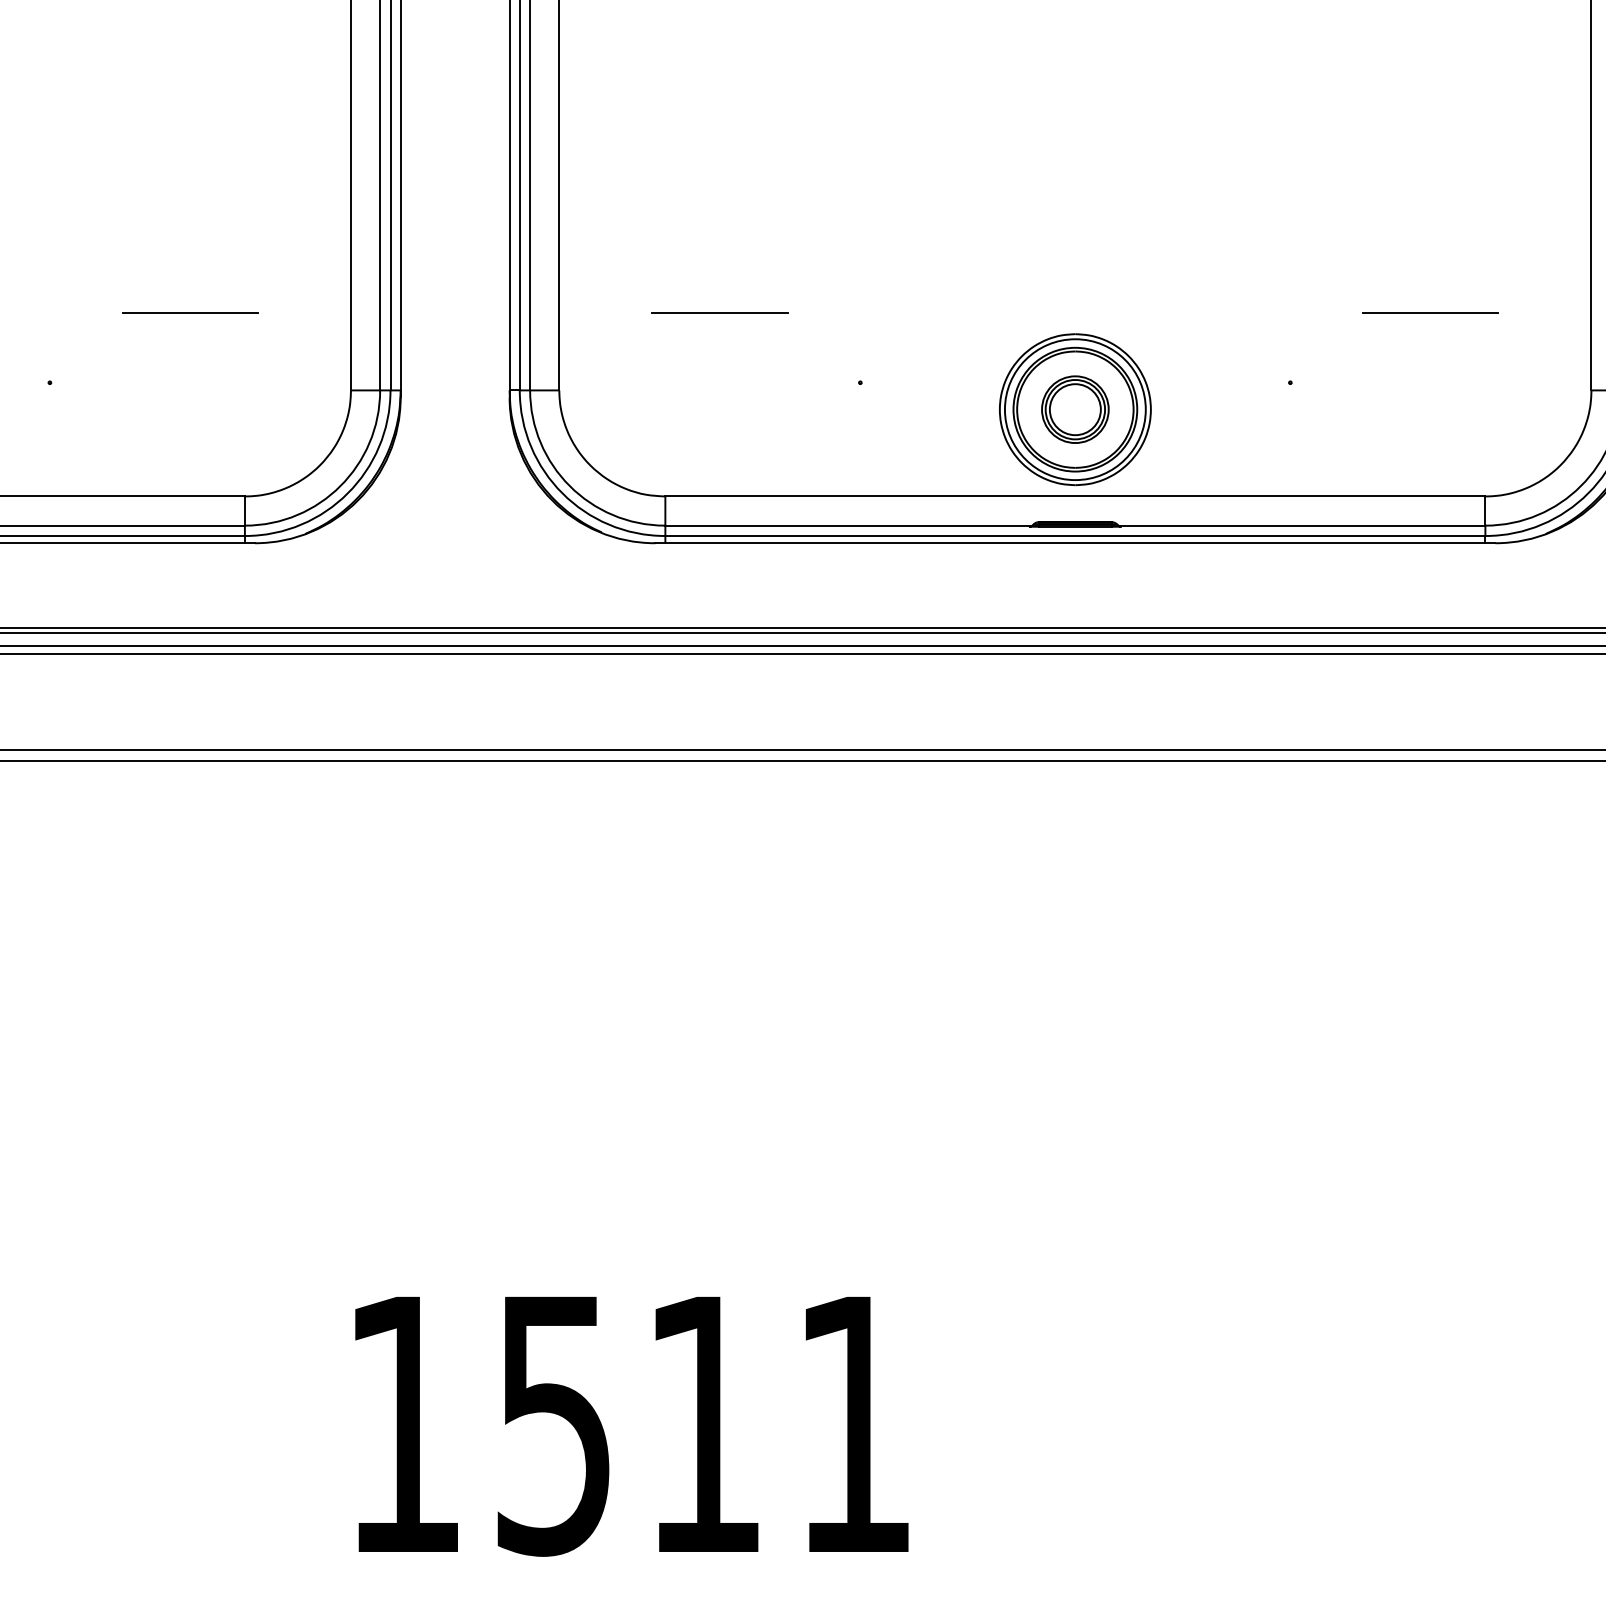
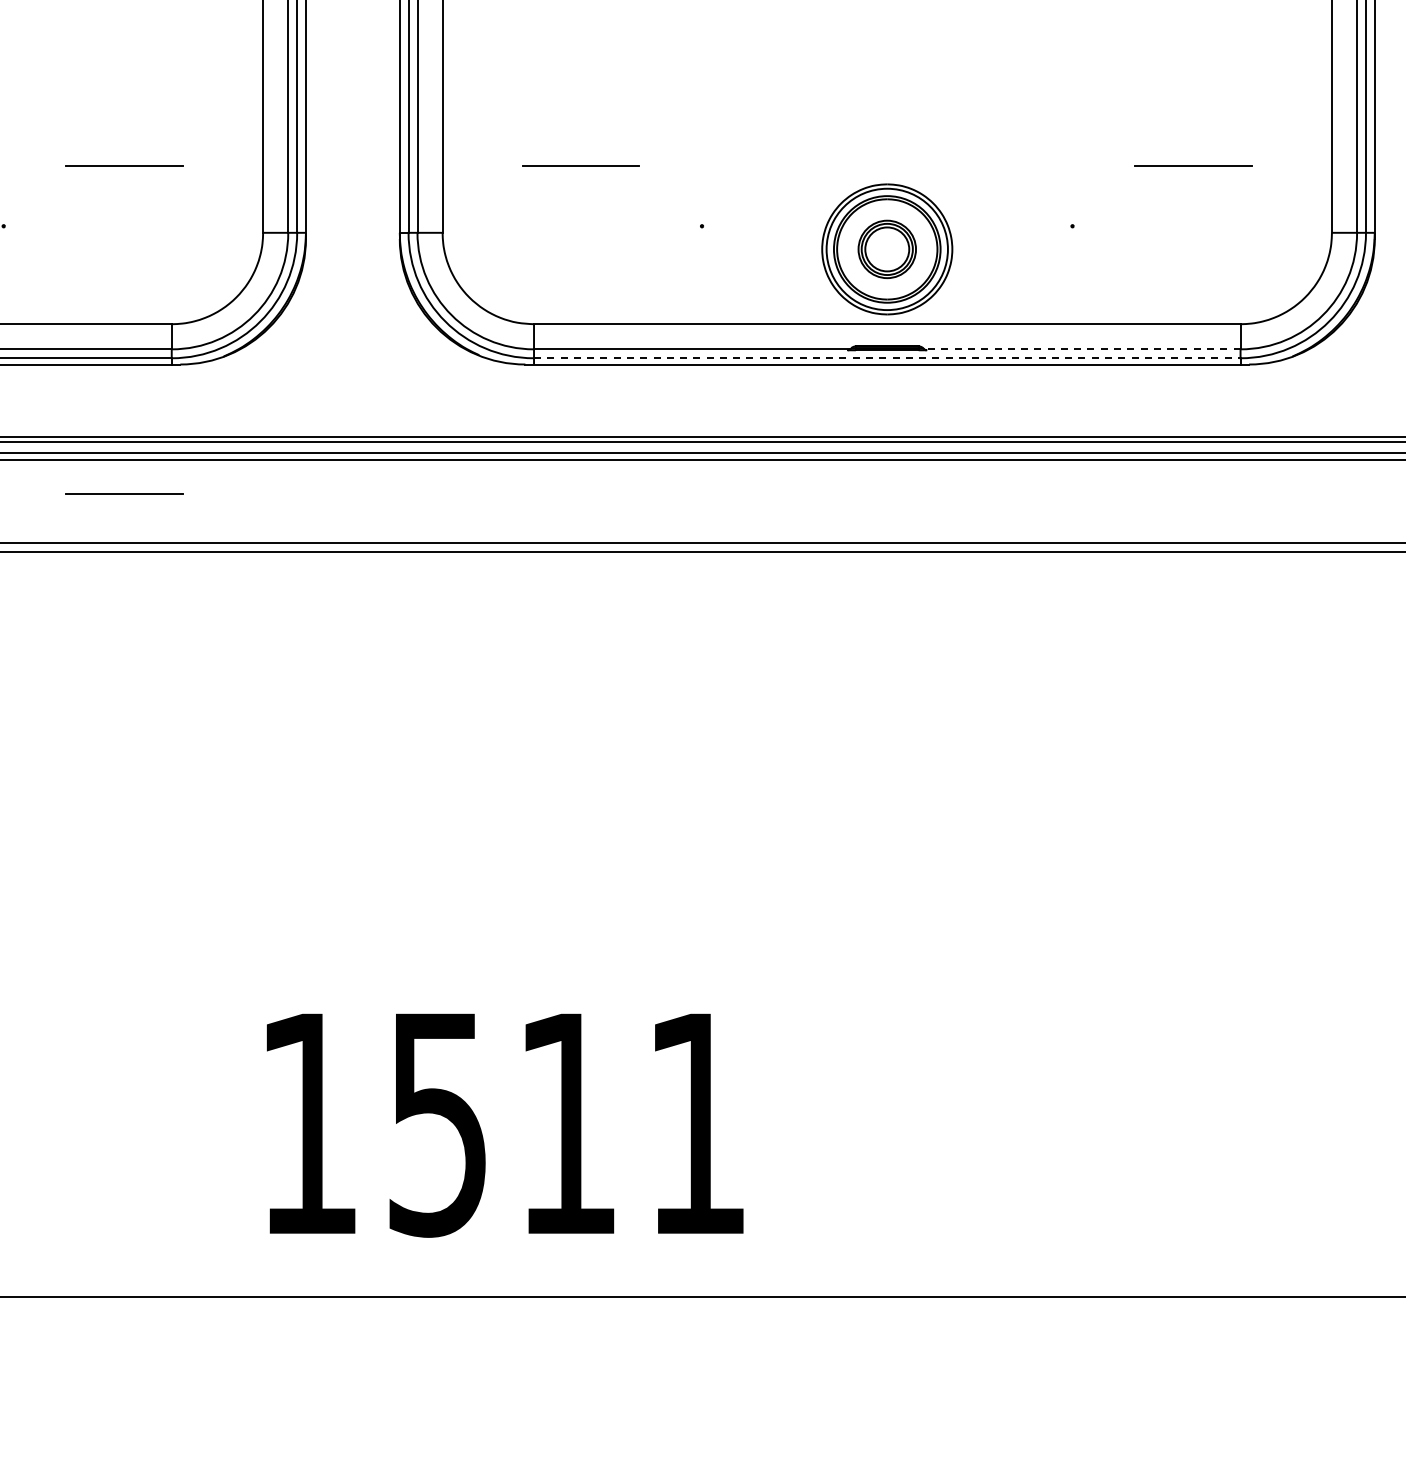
line: (1301, 525) -> (1082, 349), solid -> dashed
line: (1075, 536) -> (887, 358), solid -> dashed
line: (190, 692) -> (124, 493), added

